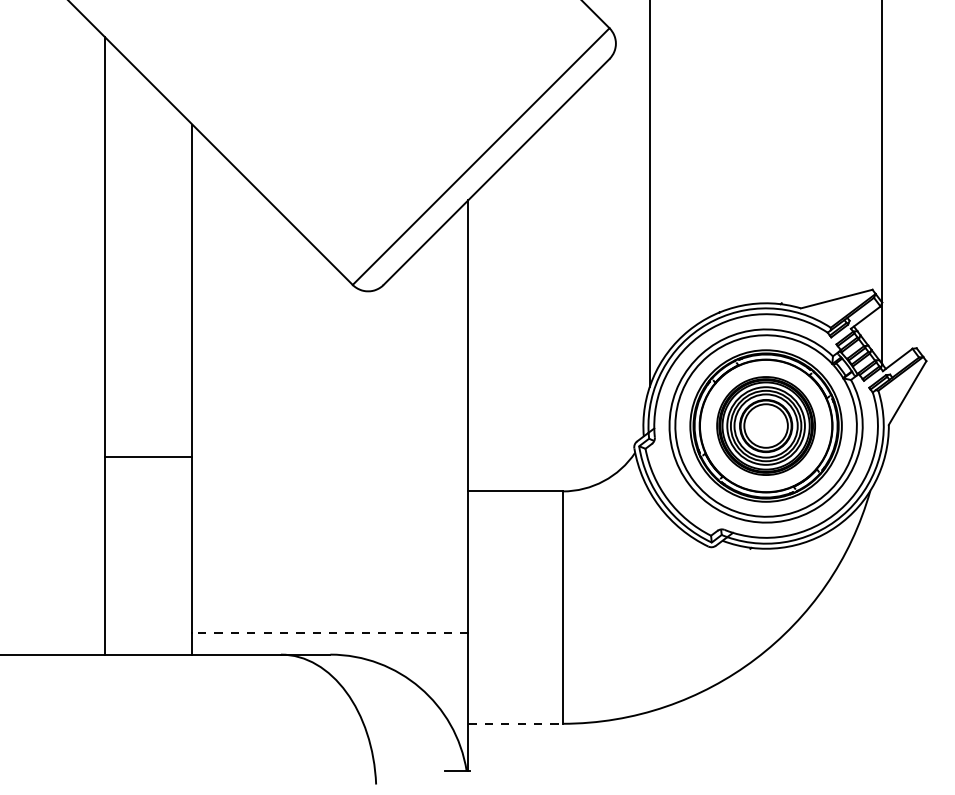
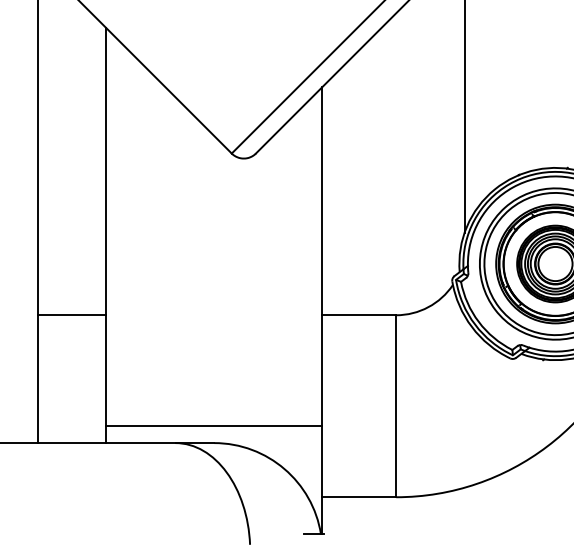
line: (148, 457) -> (71, 315), moved
line: (330, 632) -> (214, 425), dashed -> solid
line: (516, 723) -> (360, 497), dashed -> solid

